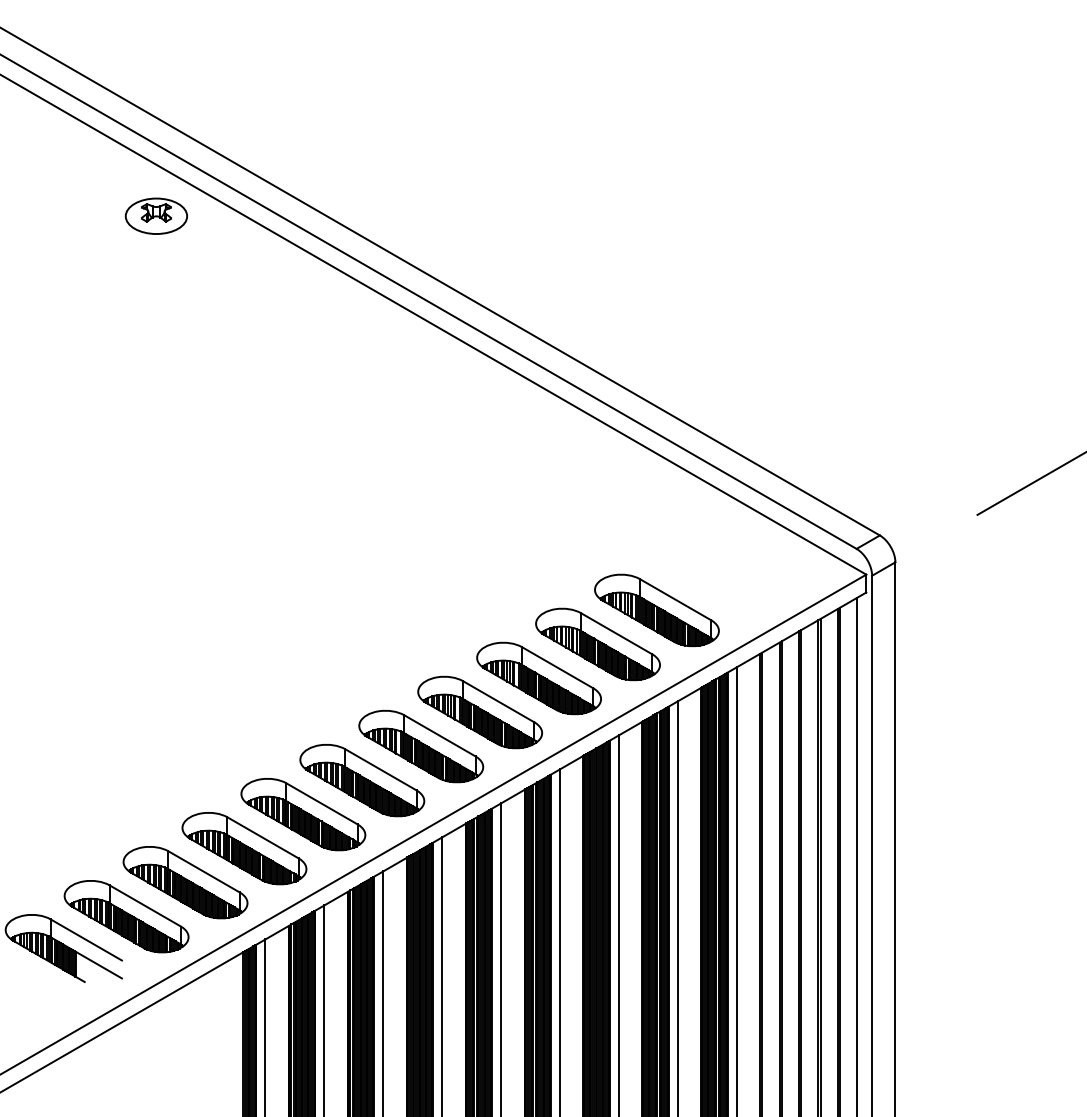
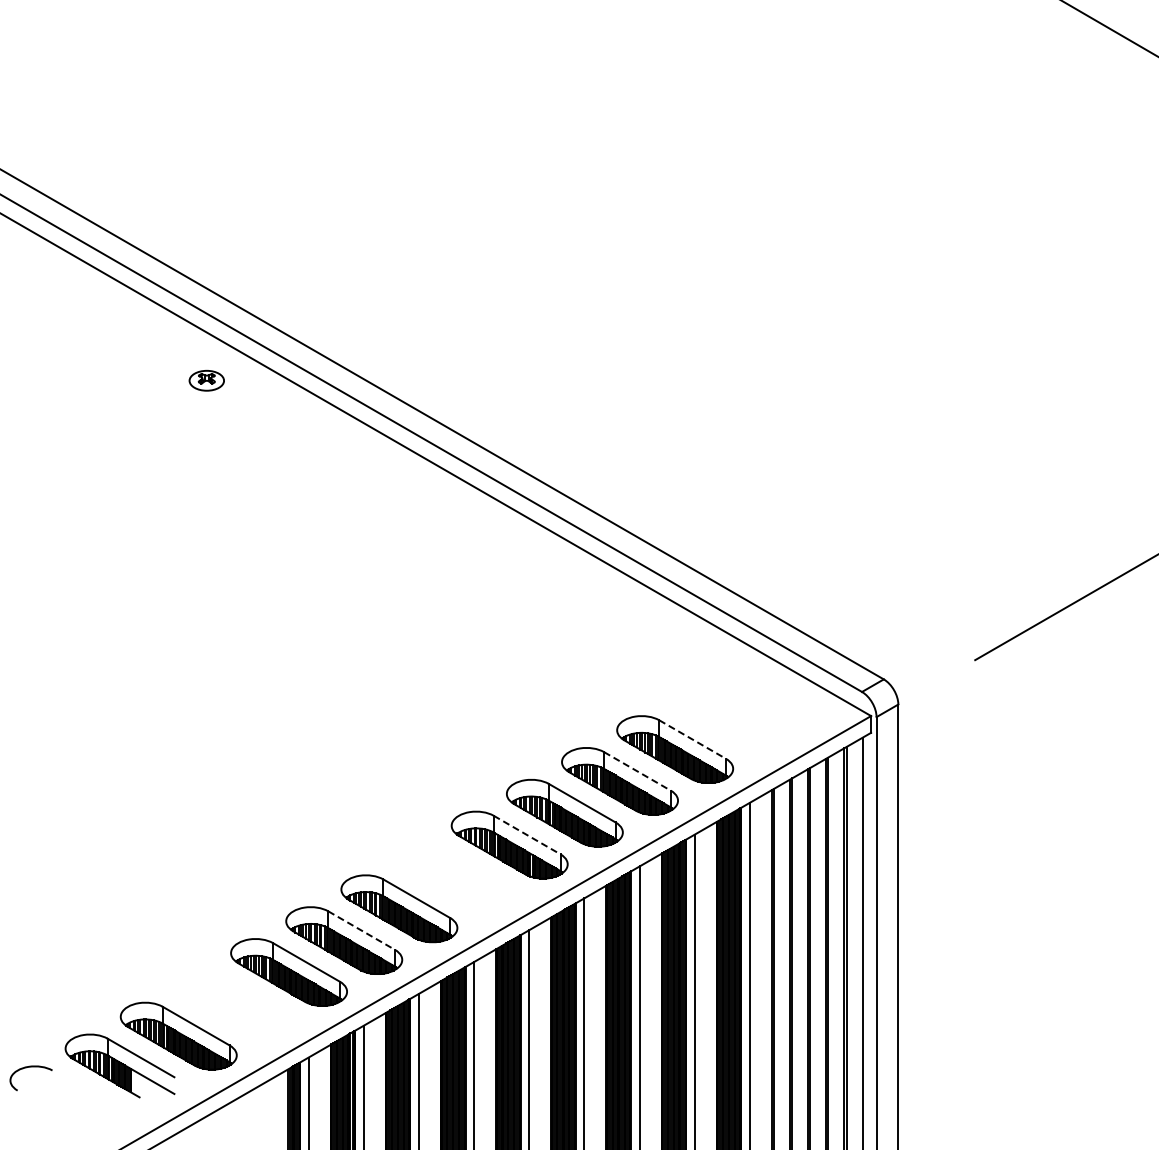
part: (156, 216) -> (206, 380), size x0.6
line: (675, 599) -> (692, 739), solid -> dashed
line: (616, 633) -> (637, 771), solid -> dashed
line: (499, 702) -> (527, 835), solid -> dashed
part: (421, 746) -> (454, 876), removed
line: (321, 803) -> (361, 930), solid -> dashed
part: (185, 882) -> (233, 1004), removed

